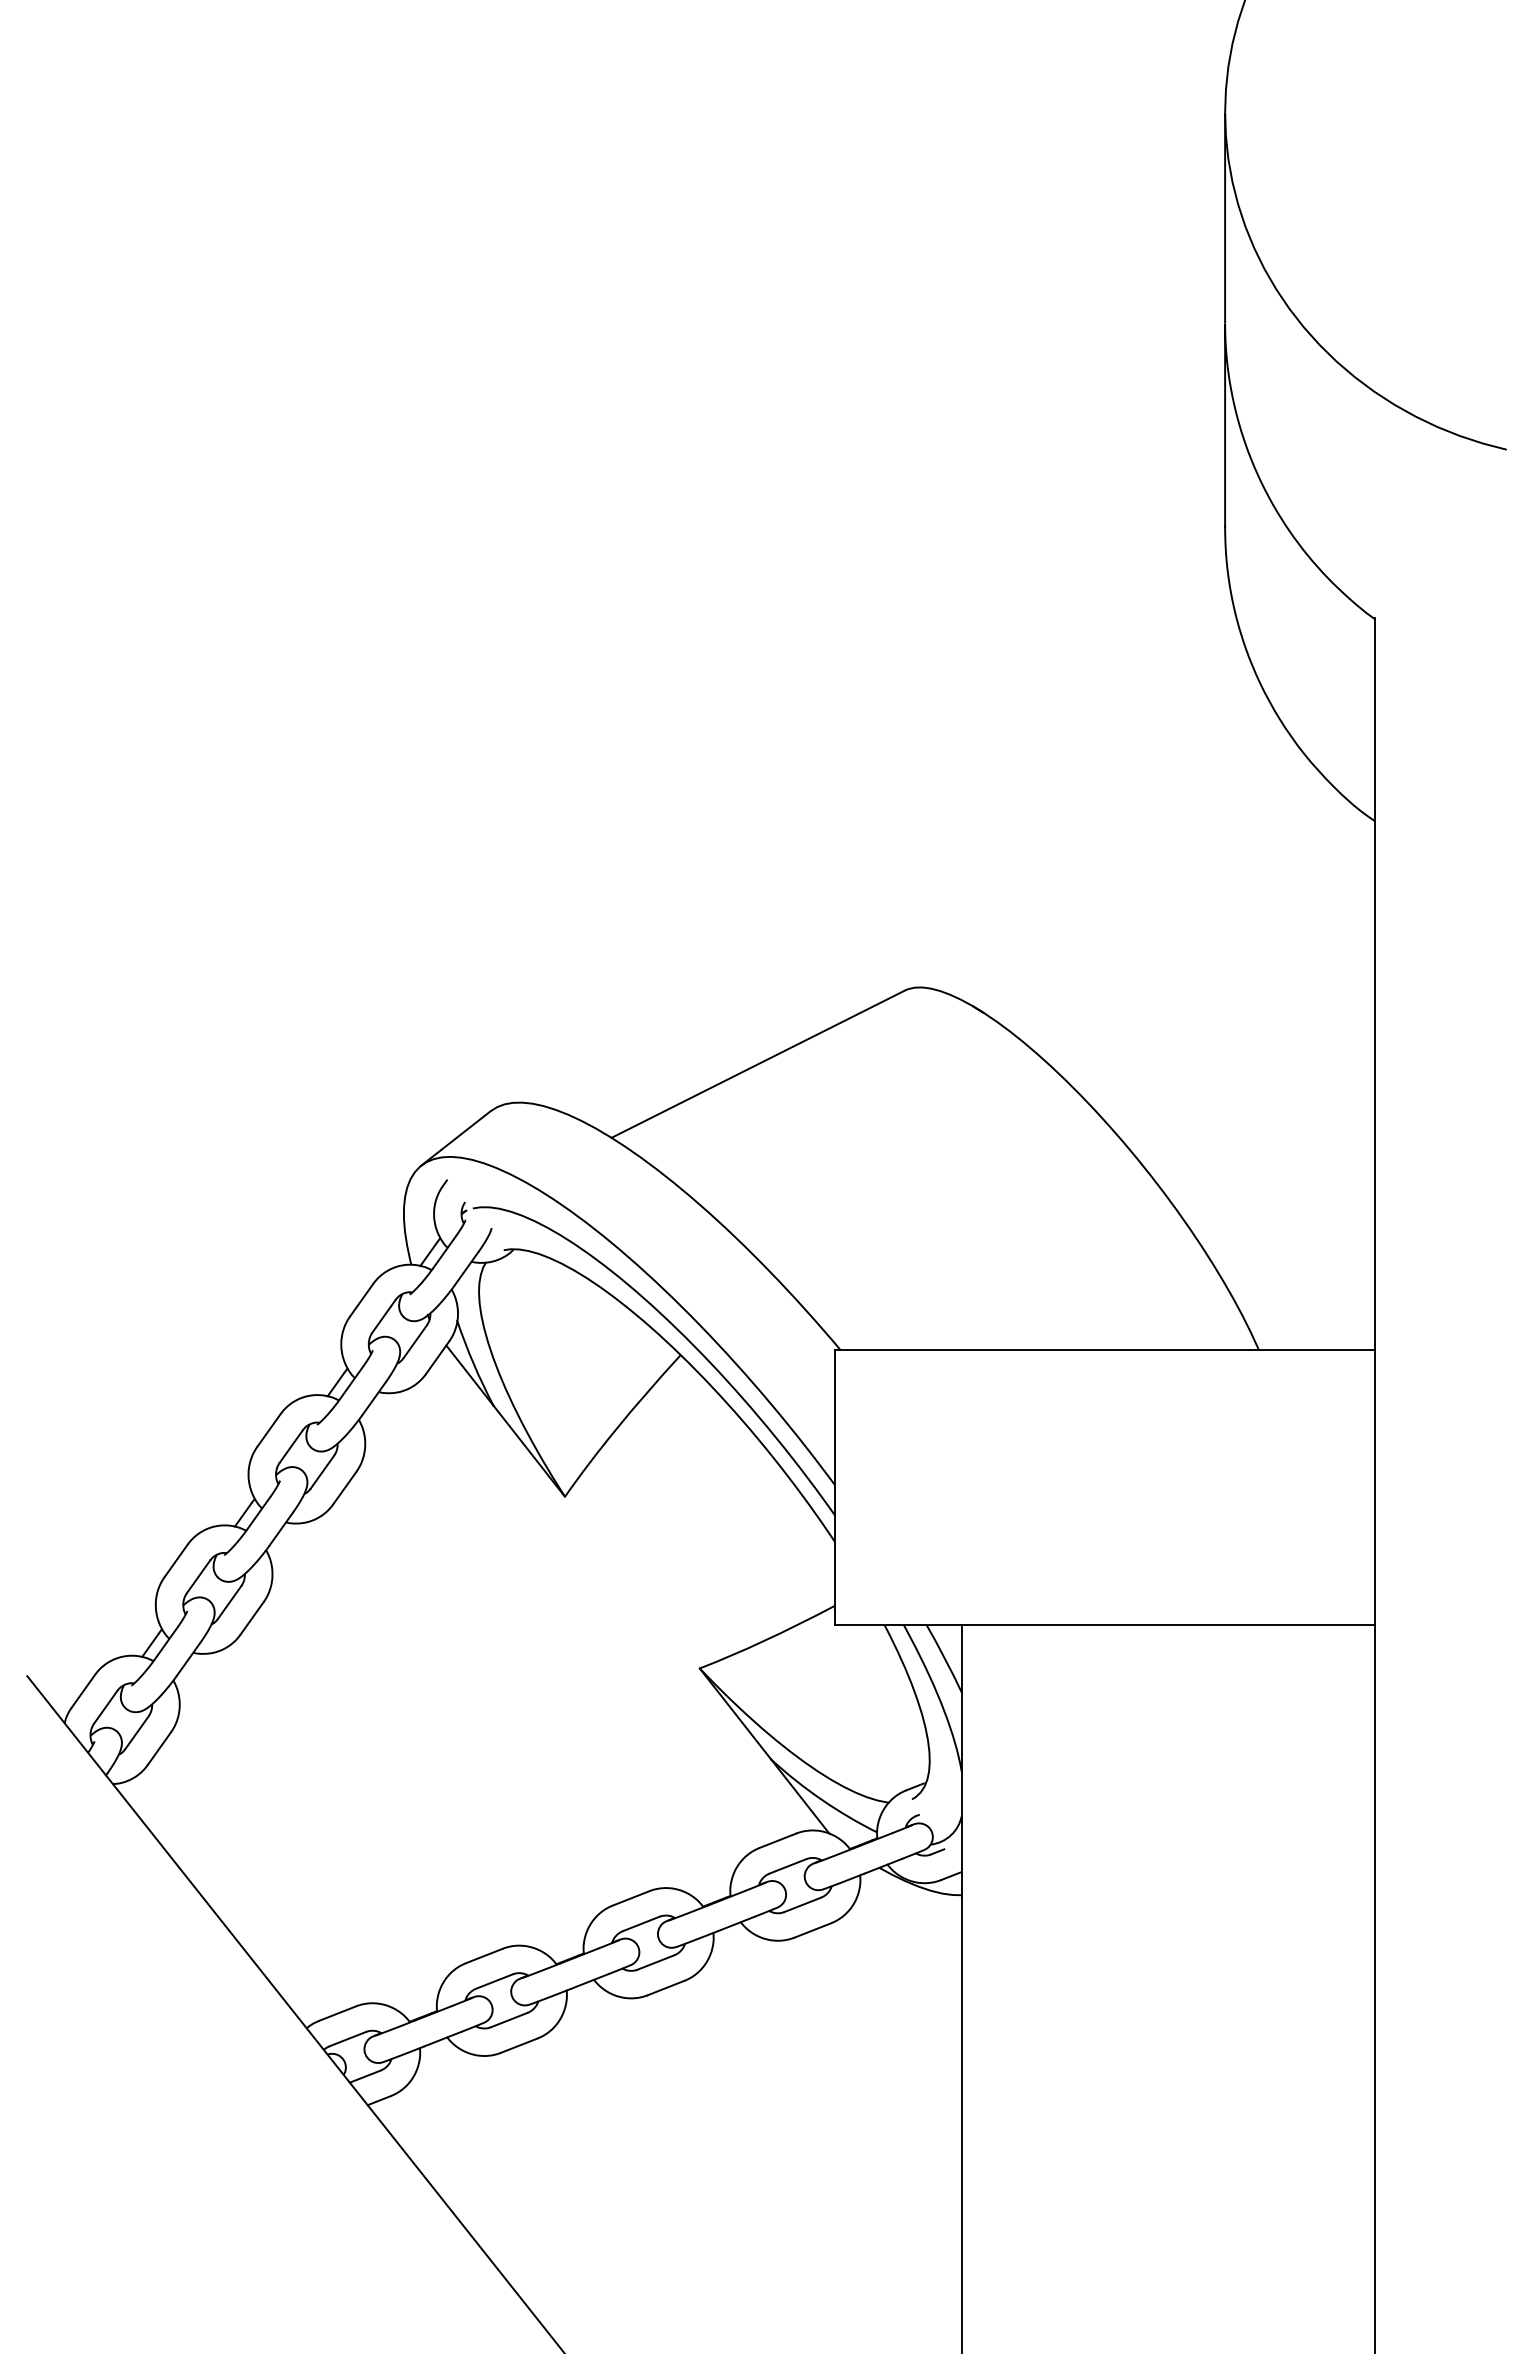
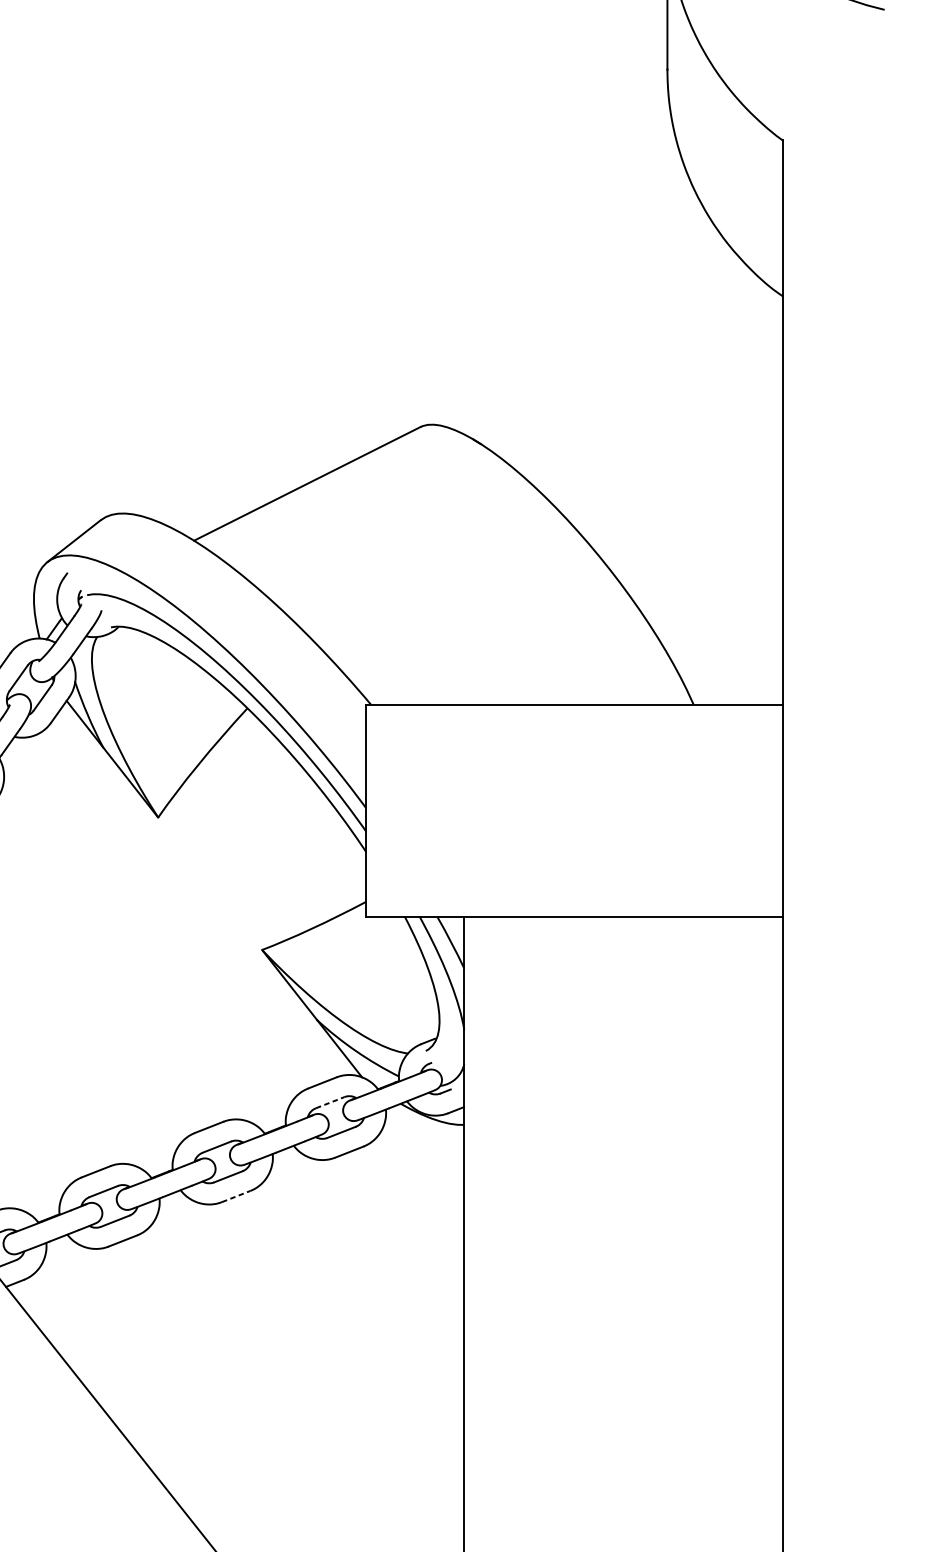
line: (787, 1866) -> (329, 1102), solid -> dashed
line: (666, 1988) -> (236, 1196), solid -> dashed

